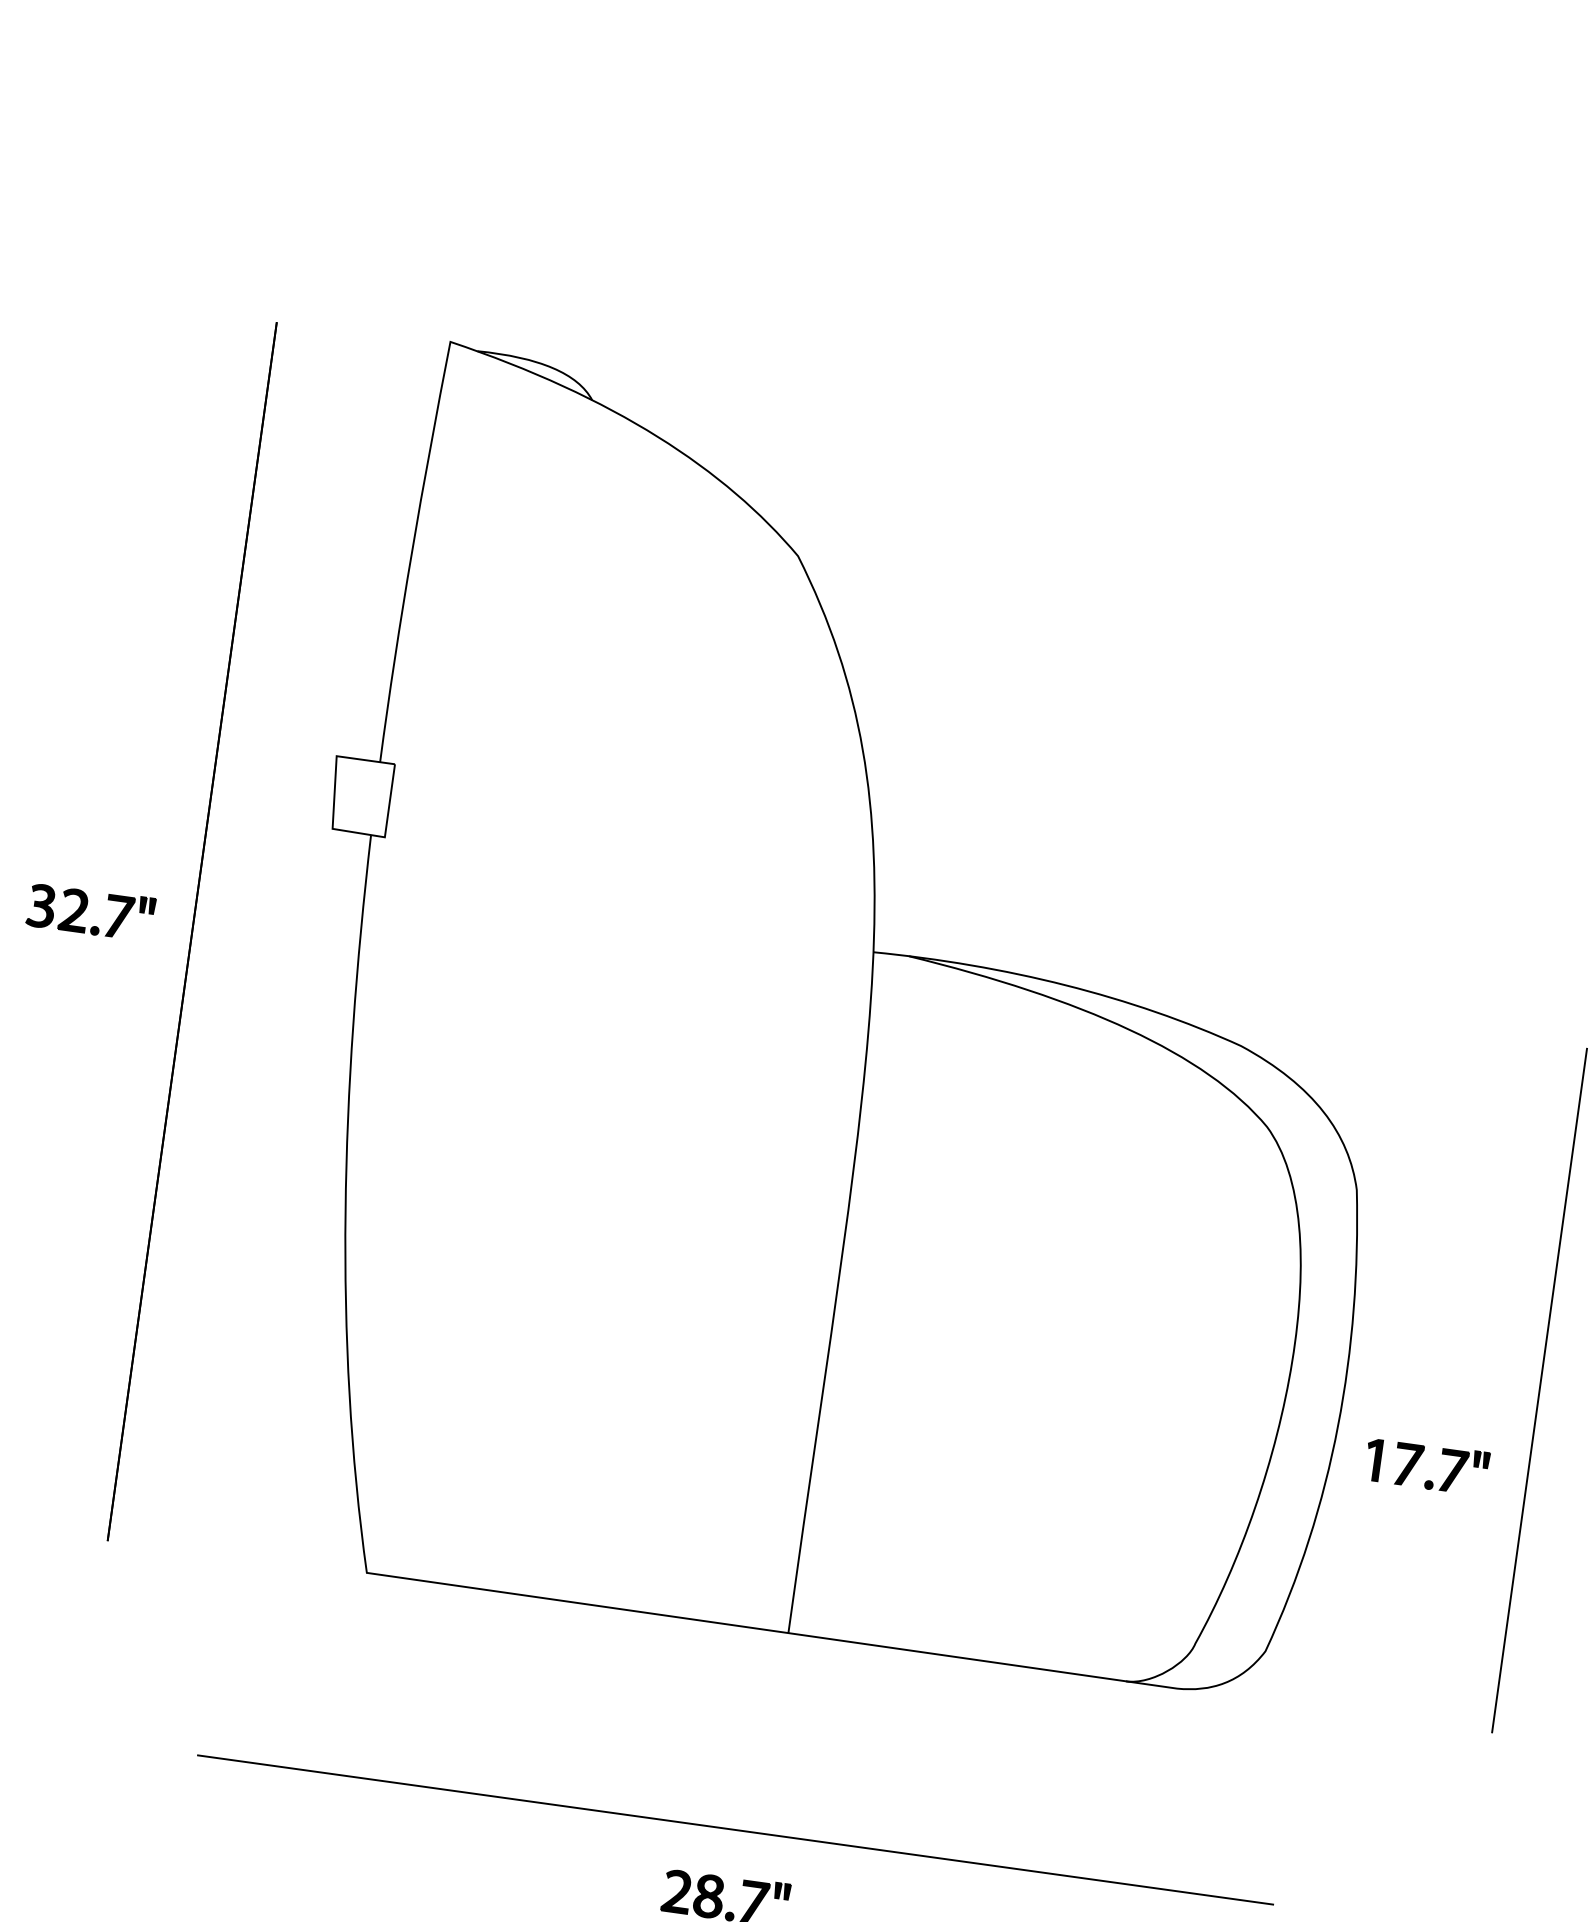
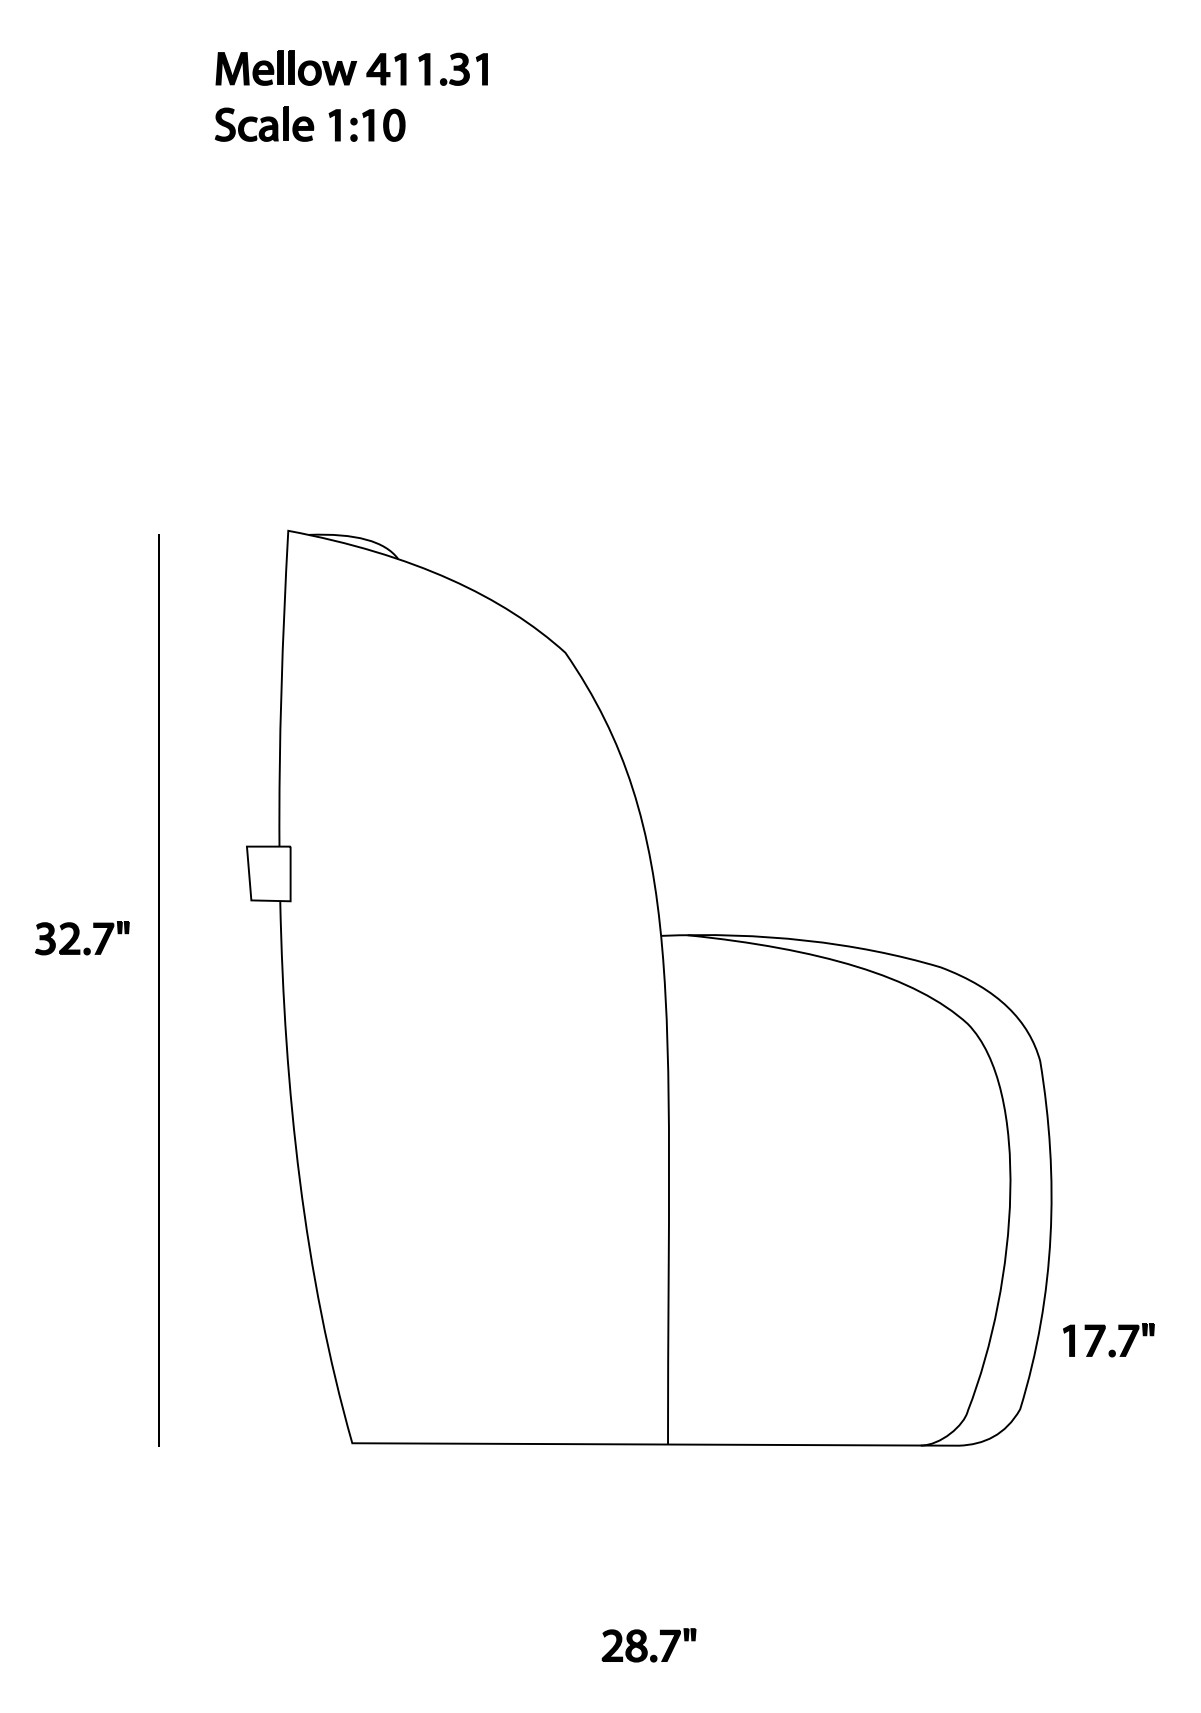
part: (91, 912) -> (82, 938), moved
line: (1539, 1389) -> (1194, 1189), removed
part: (1417, 1461) -> (1101, 1337), moved
line: (734, 1829) -> (648, 1594), removed

